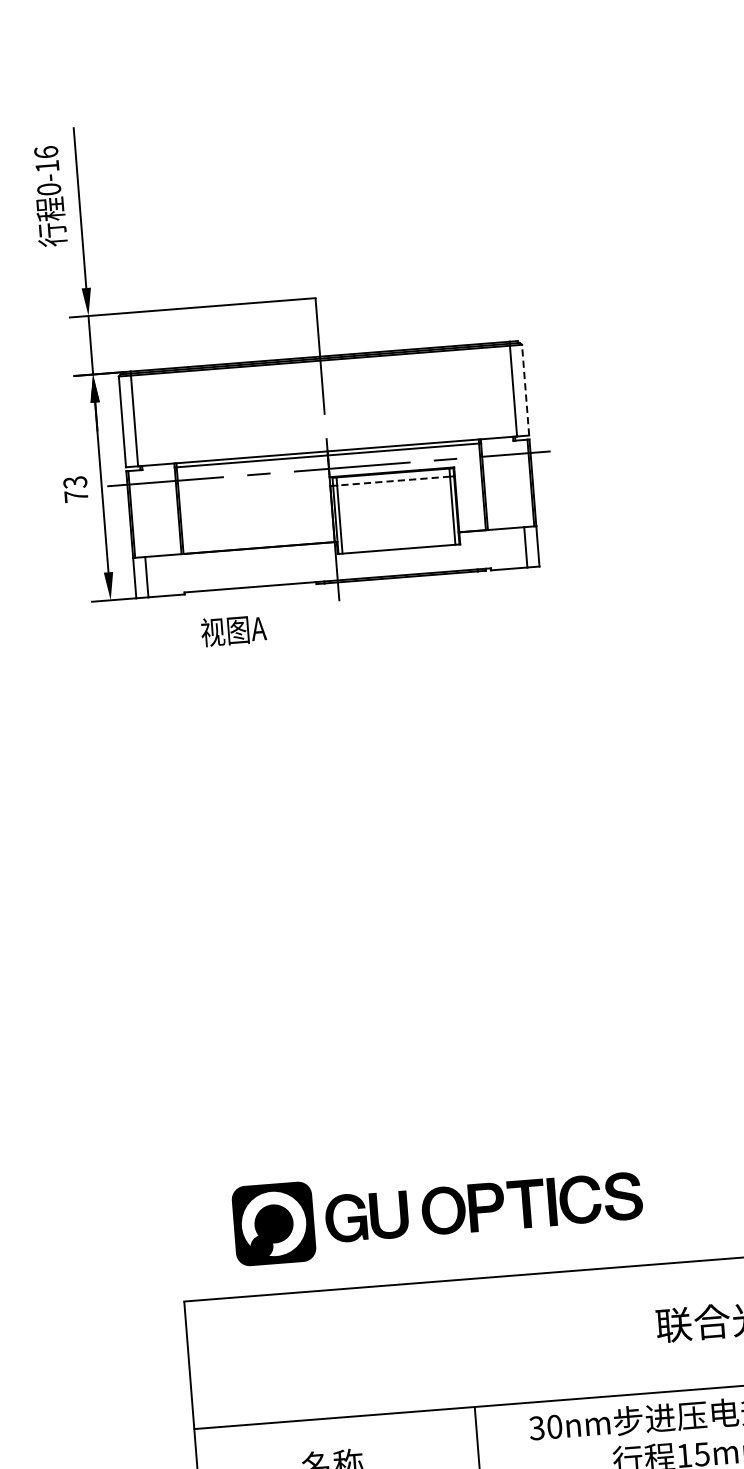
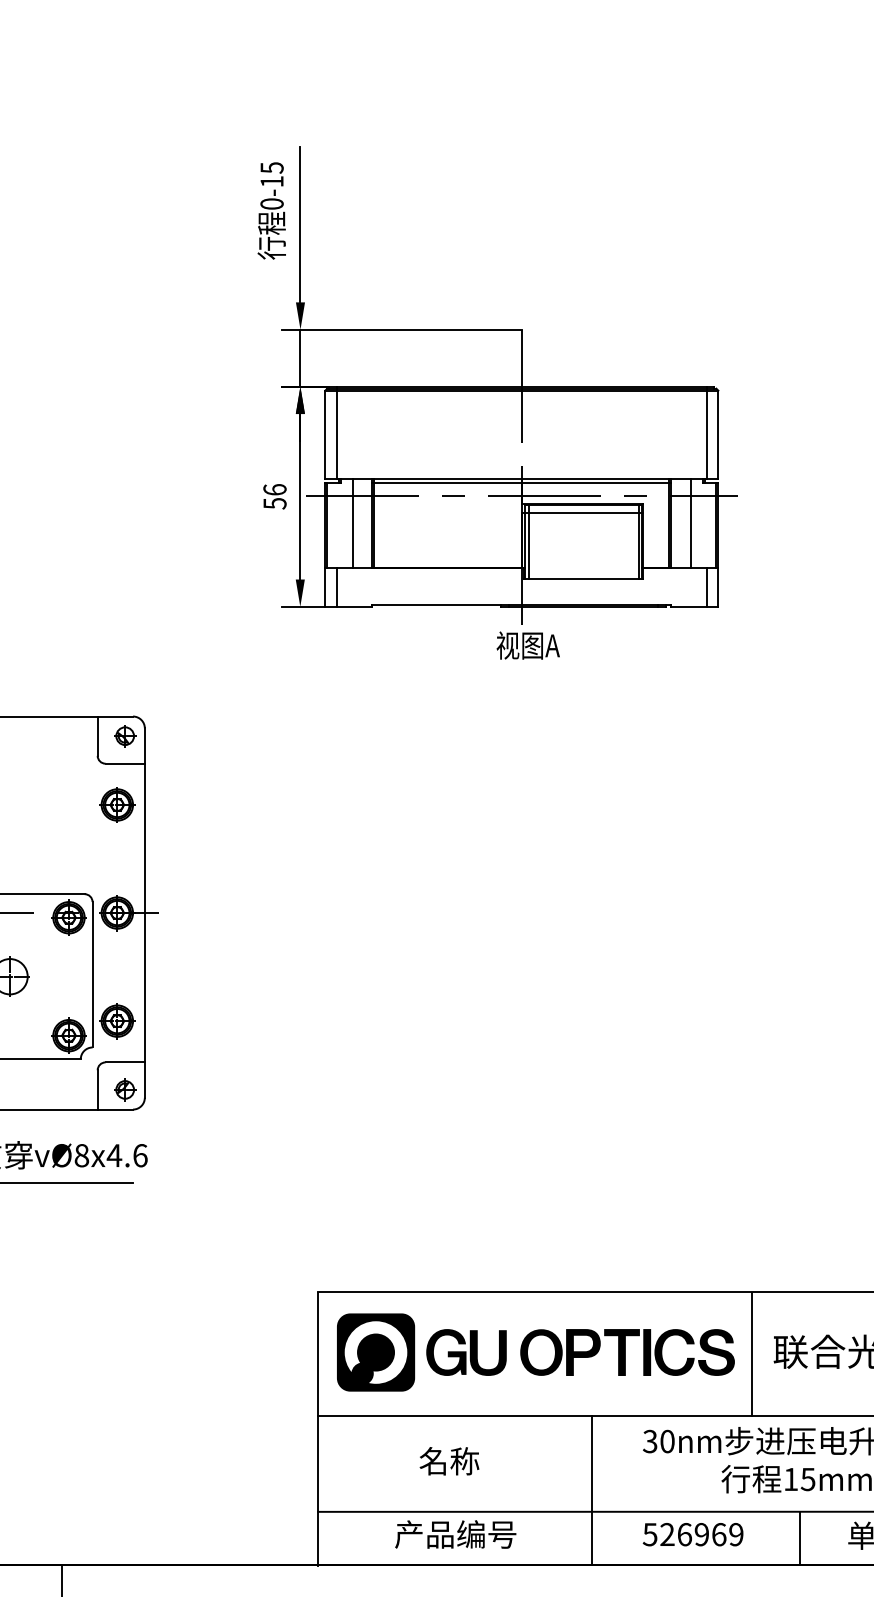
text: (45, 151) -> (271, 167), 0-16 -> 0-15
line: (525, 389) -> (718, 434), dashed -> solid
line: (393, 480) -> (583, 512), dashed -> solid
line: (504, 483) -> (690, 523), added
text: (75, 489) -> (274, 496), 73 -> 56
line: (157, 510) -> (352, 523), added
text: (233, 630) -> (527, 645), moved
part: (437, 1211) -> (535, 1352), moved
line: (633, 1330) -> (751, 1354), added

